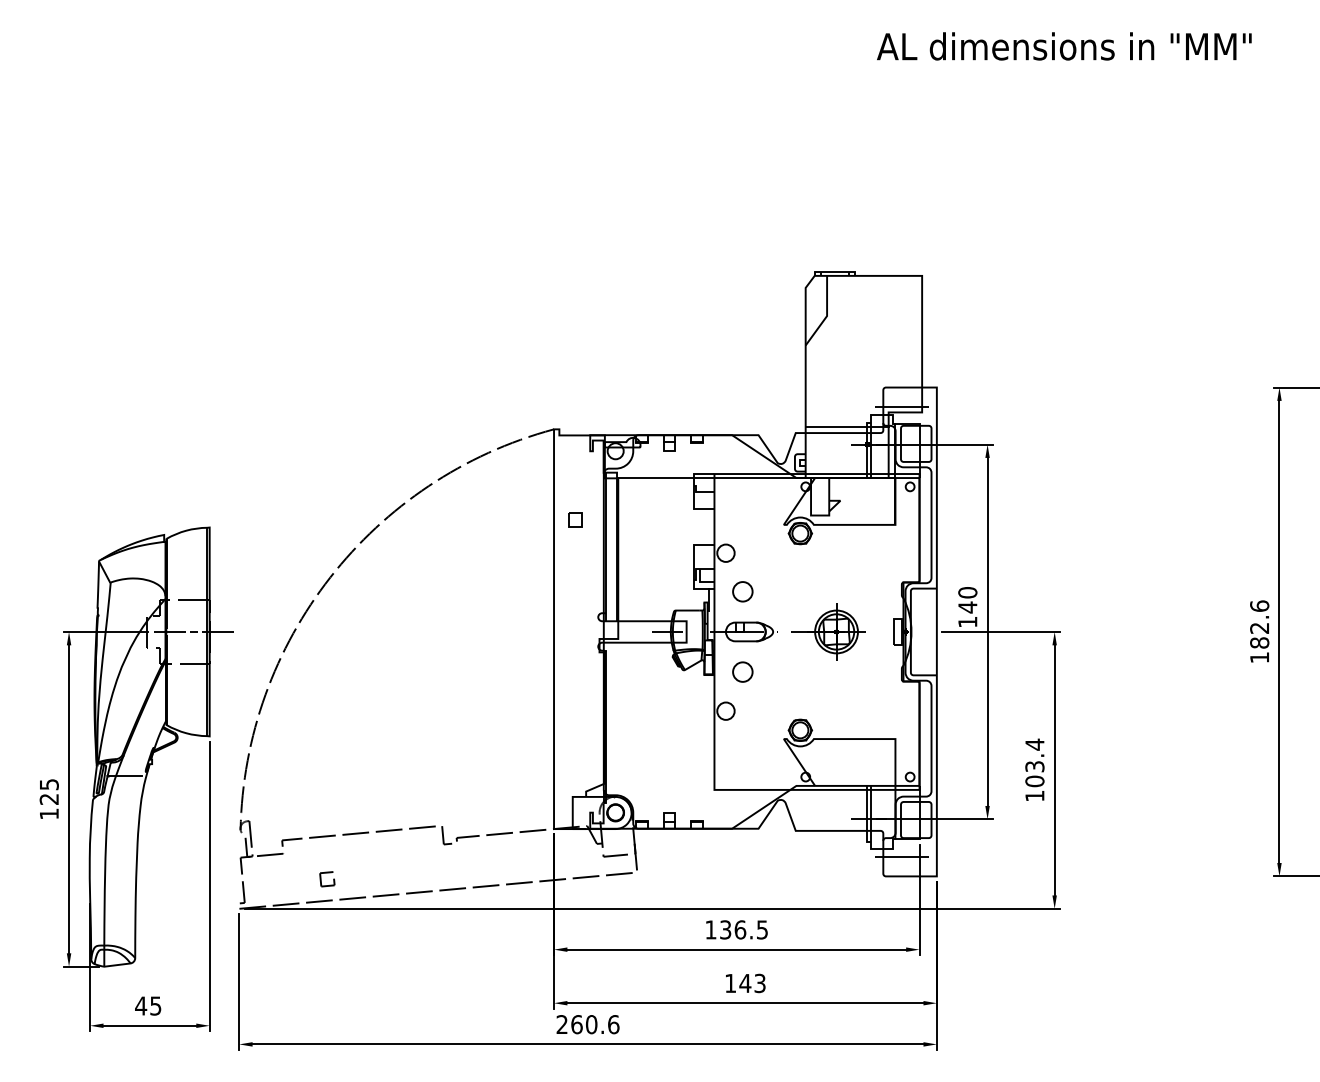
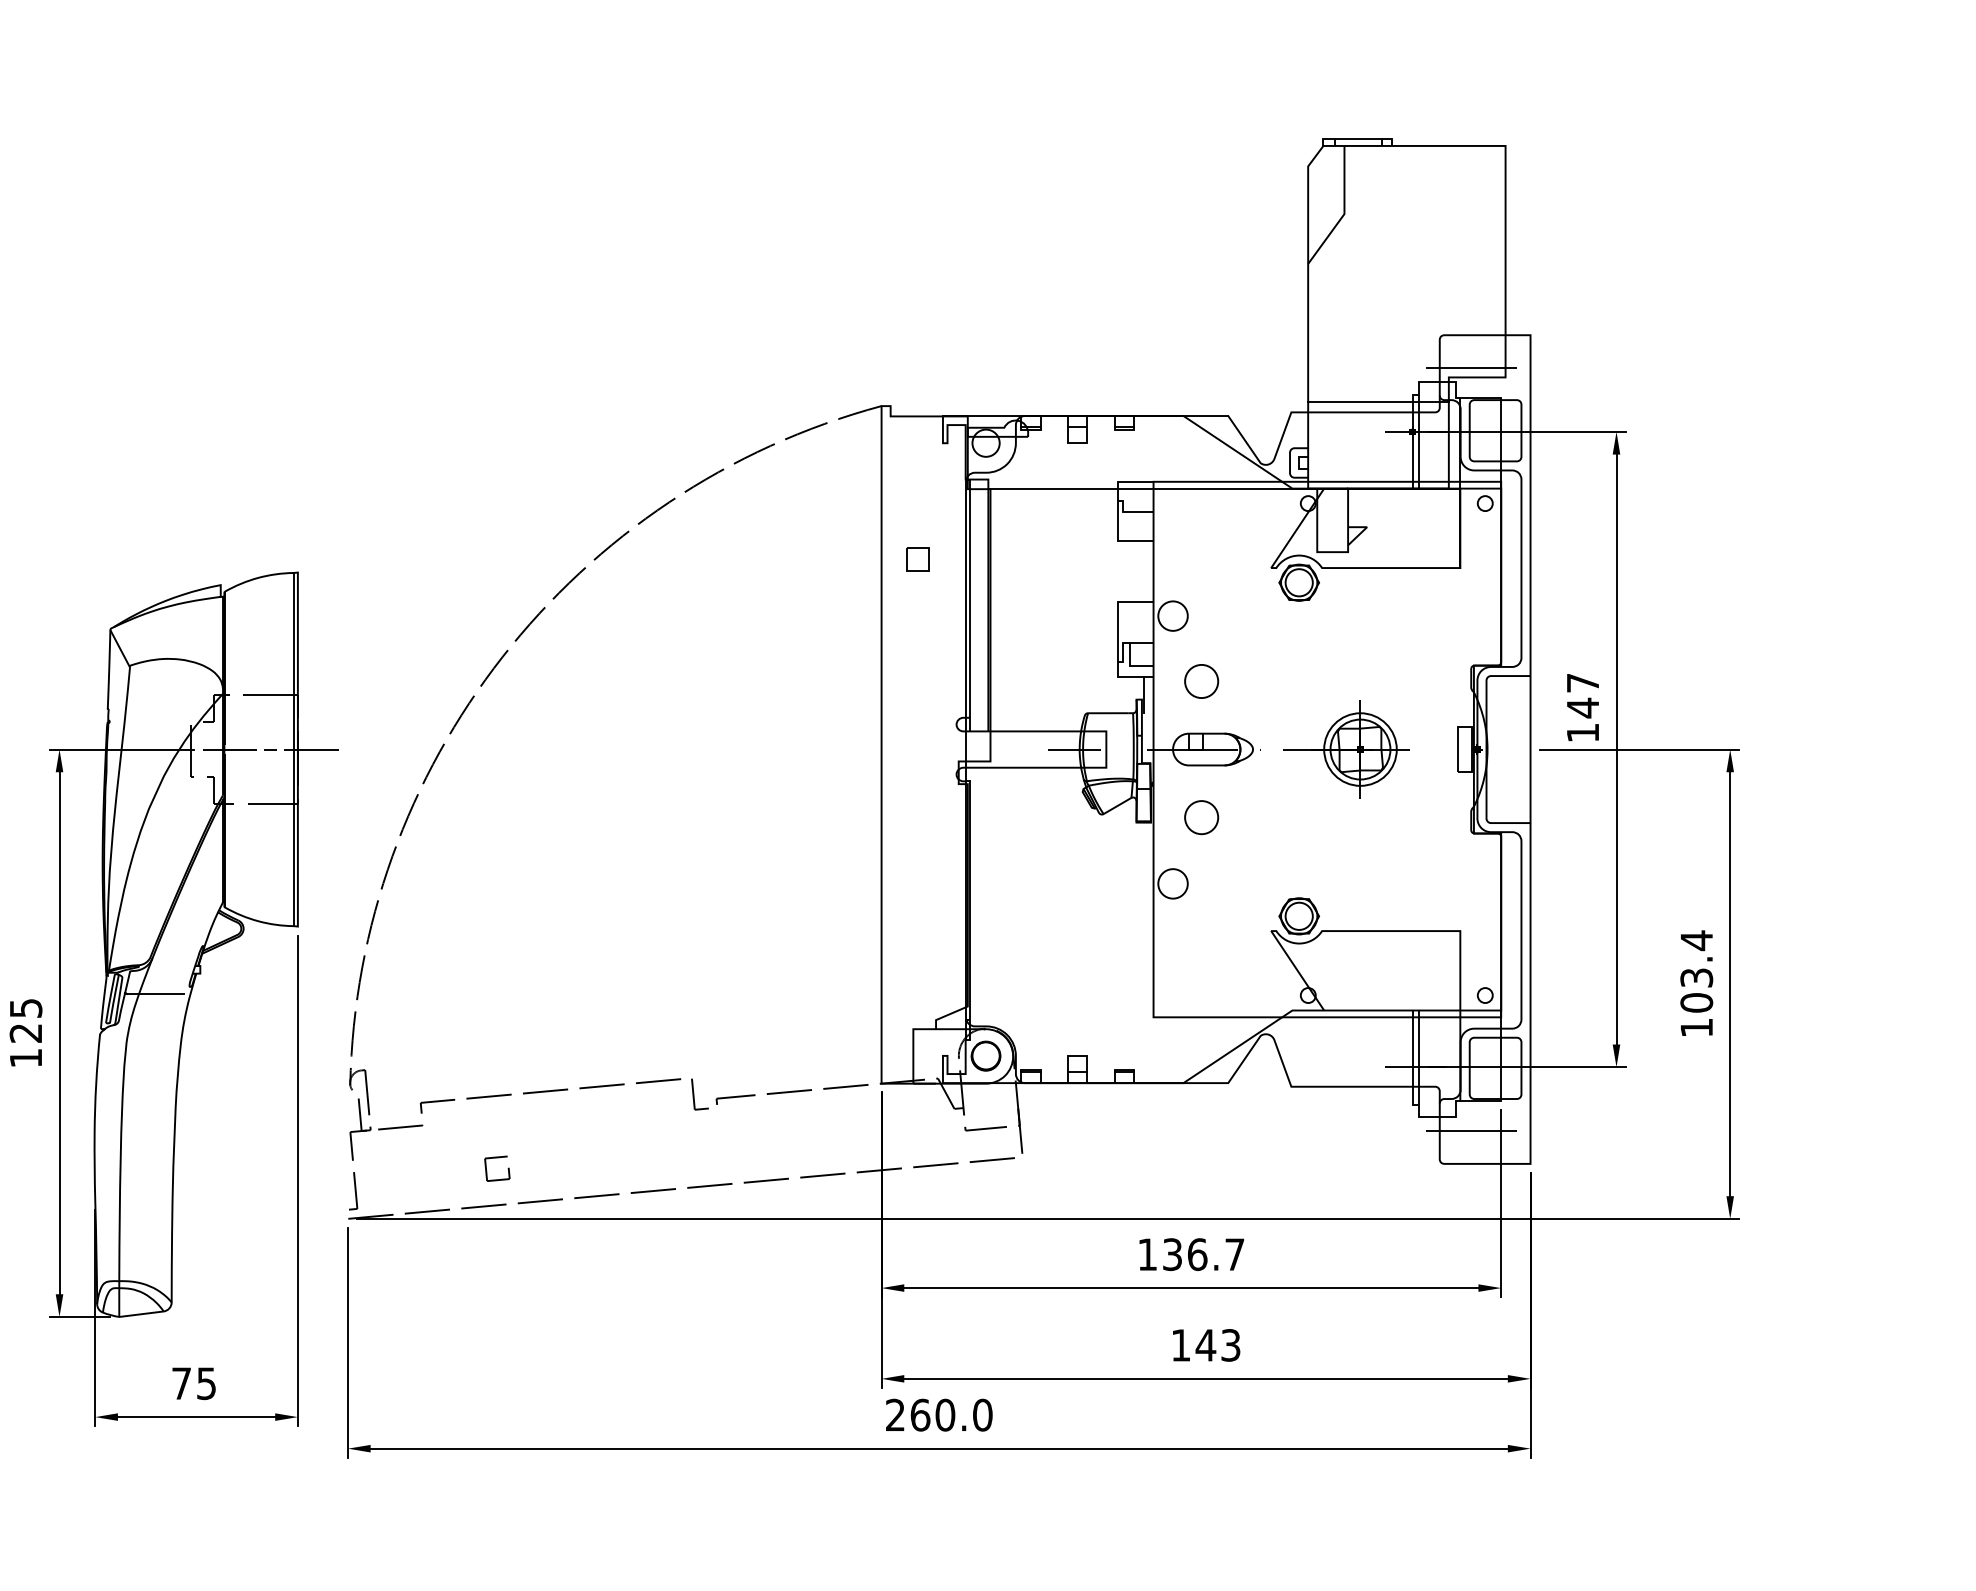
text: (967, 592) -> (1582, 682), 140 -> 147
text: (762, 929) -> (1234, 1253), 136.5 -> 136.7
text: (141, 1005) -> (182, 1382), 45 -> 75
text: (613, 1024) -> (982, 1414), 260.6 -> 260.0

